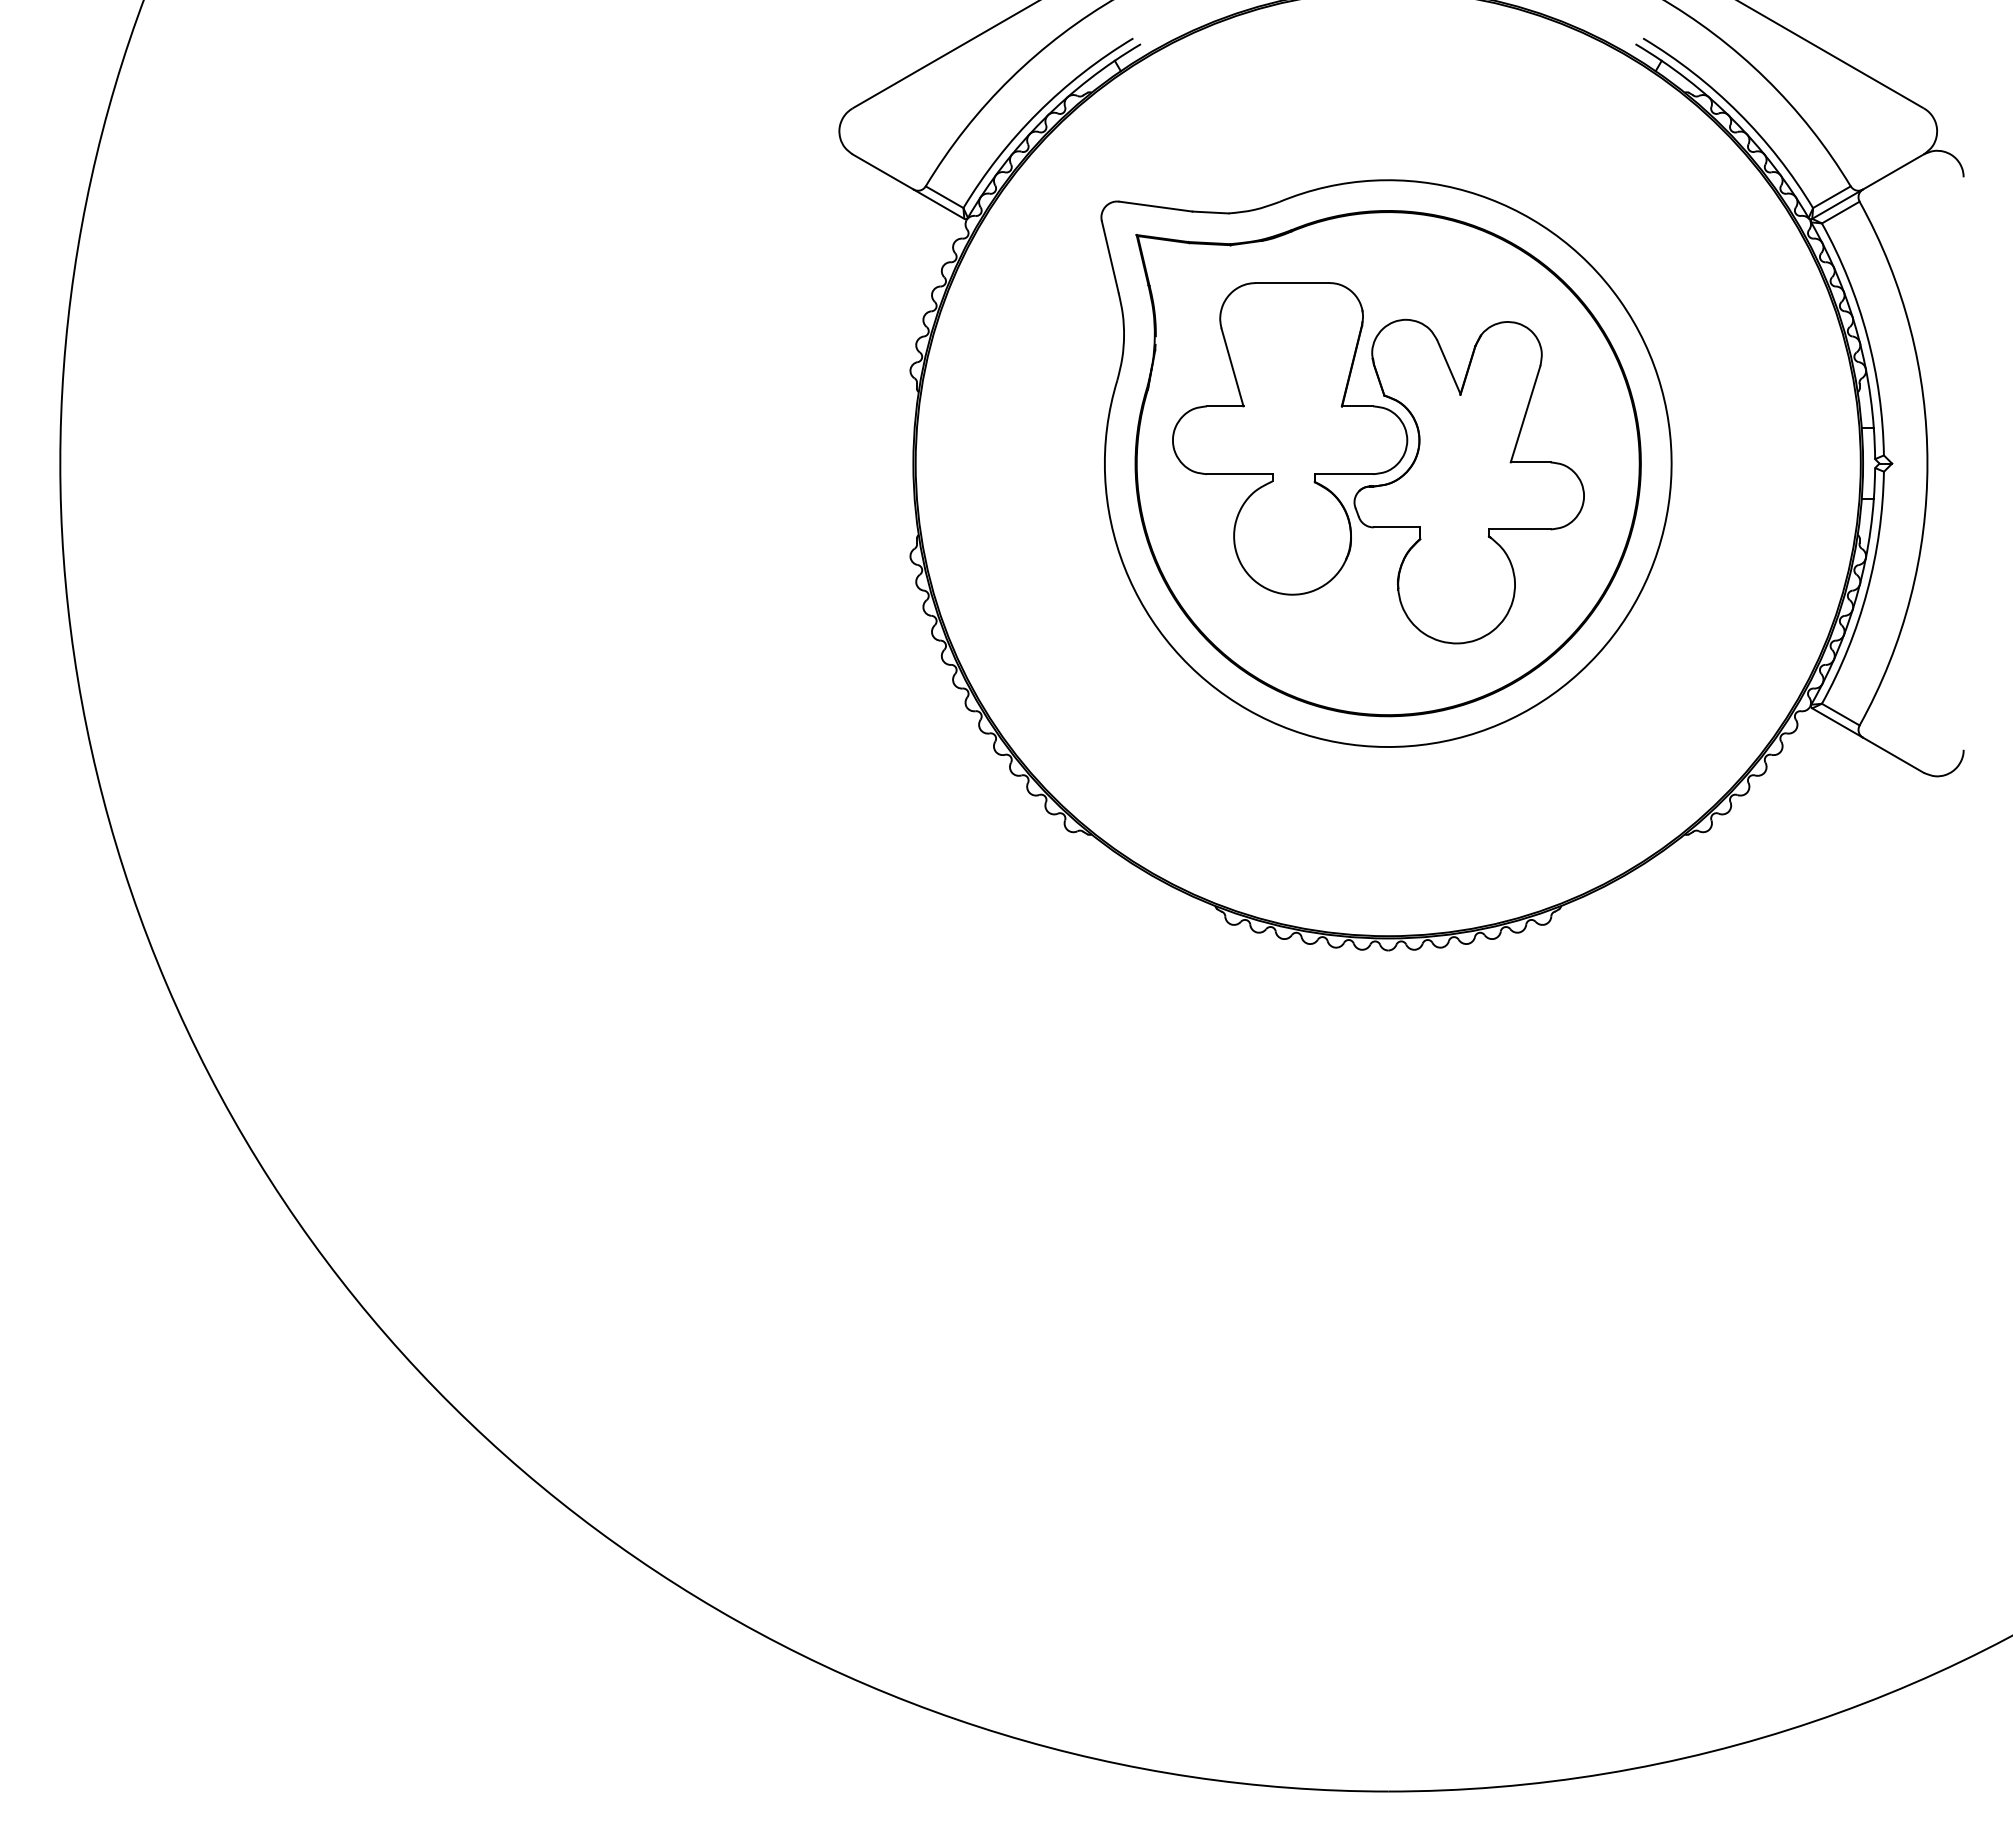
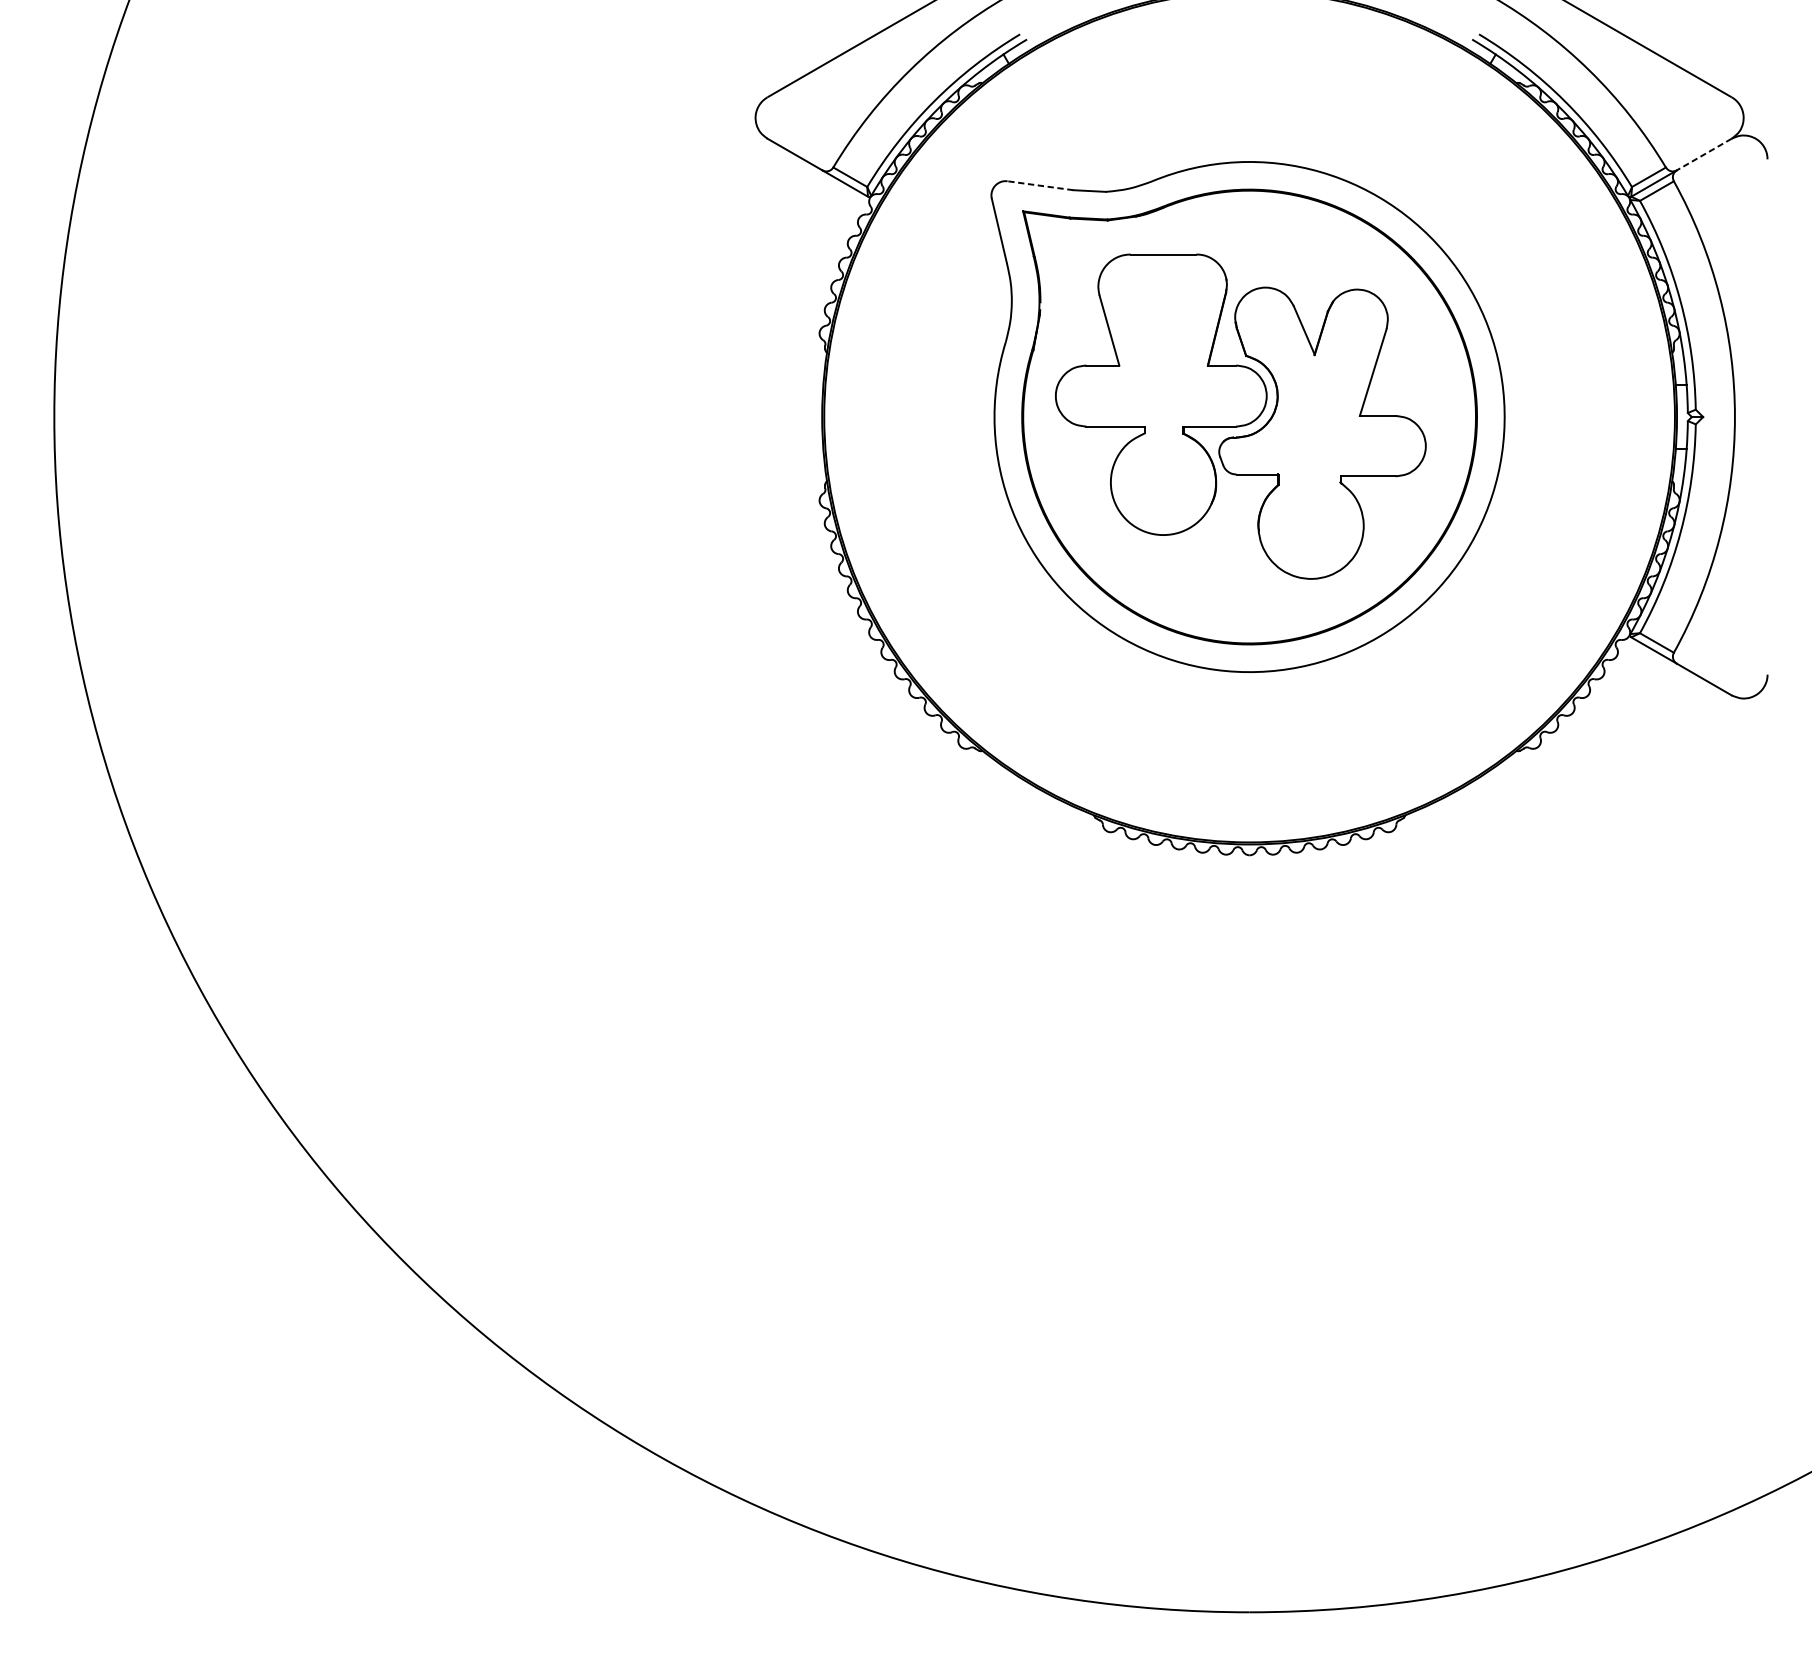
line: (1892, 172) -> (1703, 155), solid -> dashed
line: (1155, 206) -> (1040, 185), solid -> dashed

